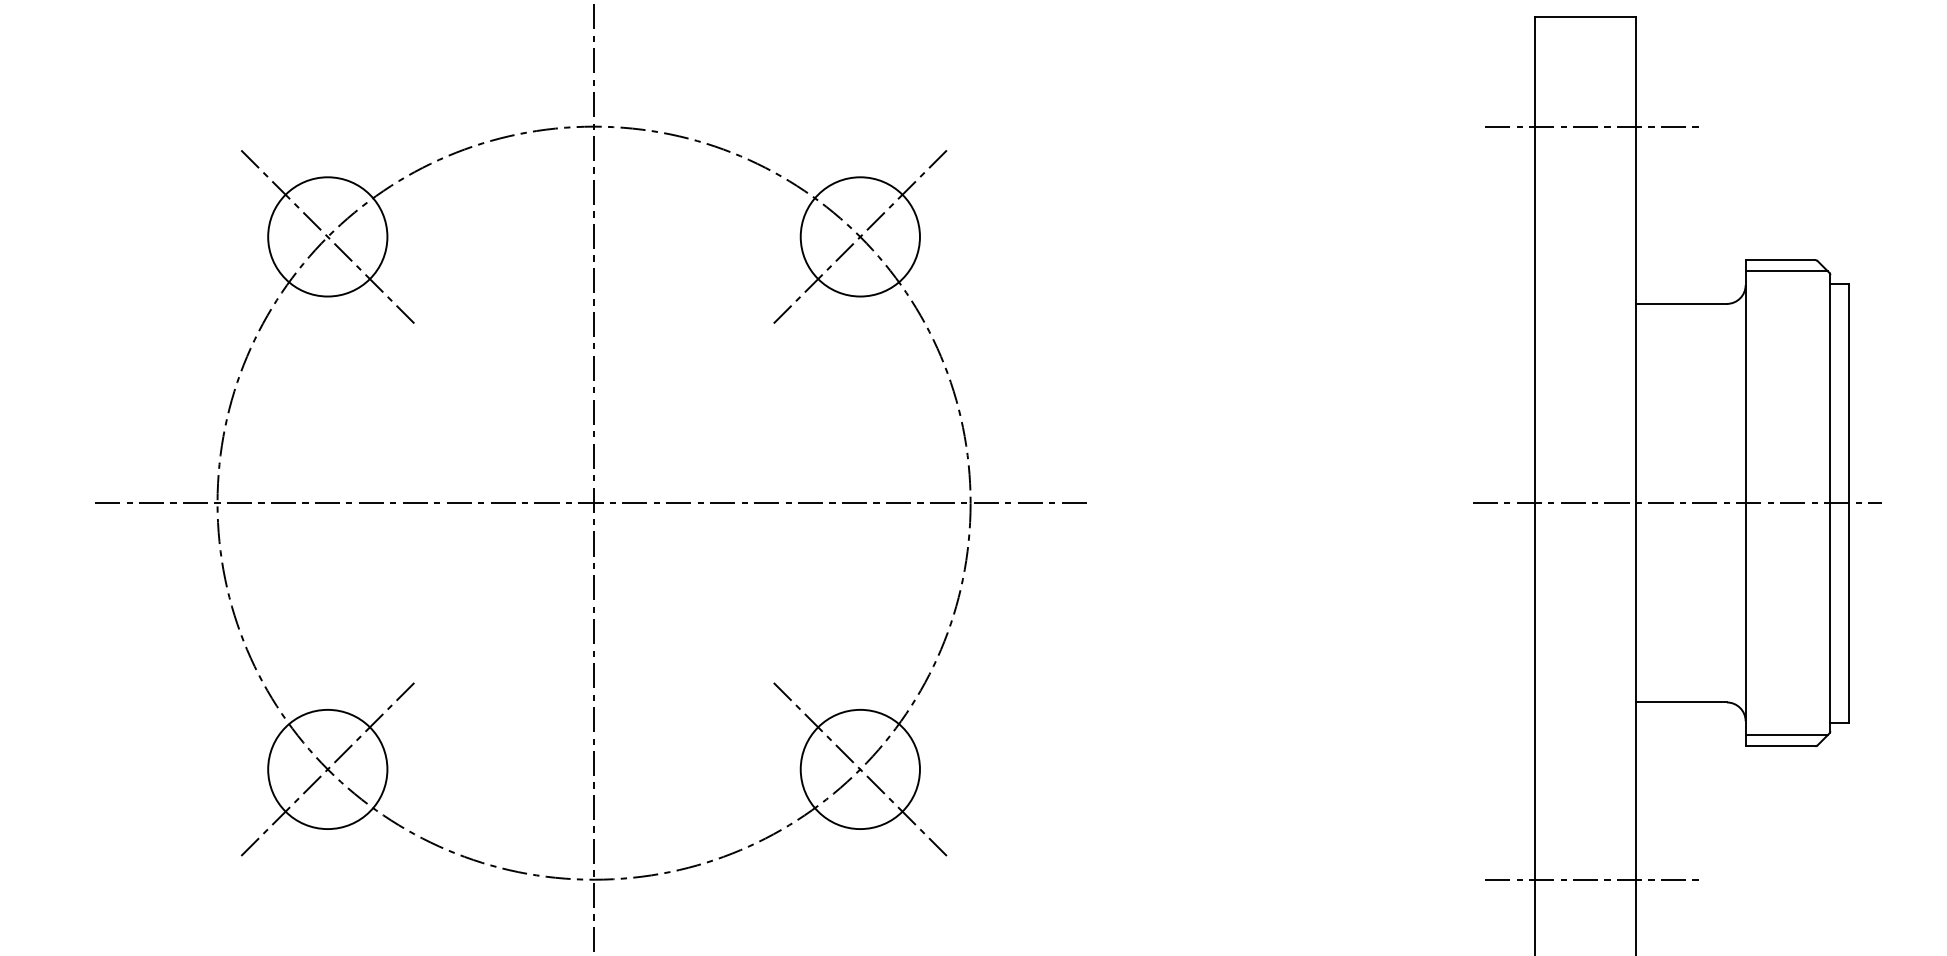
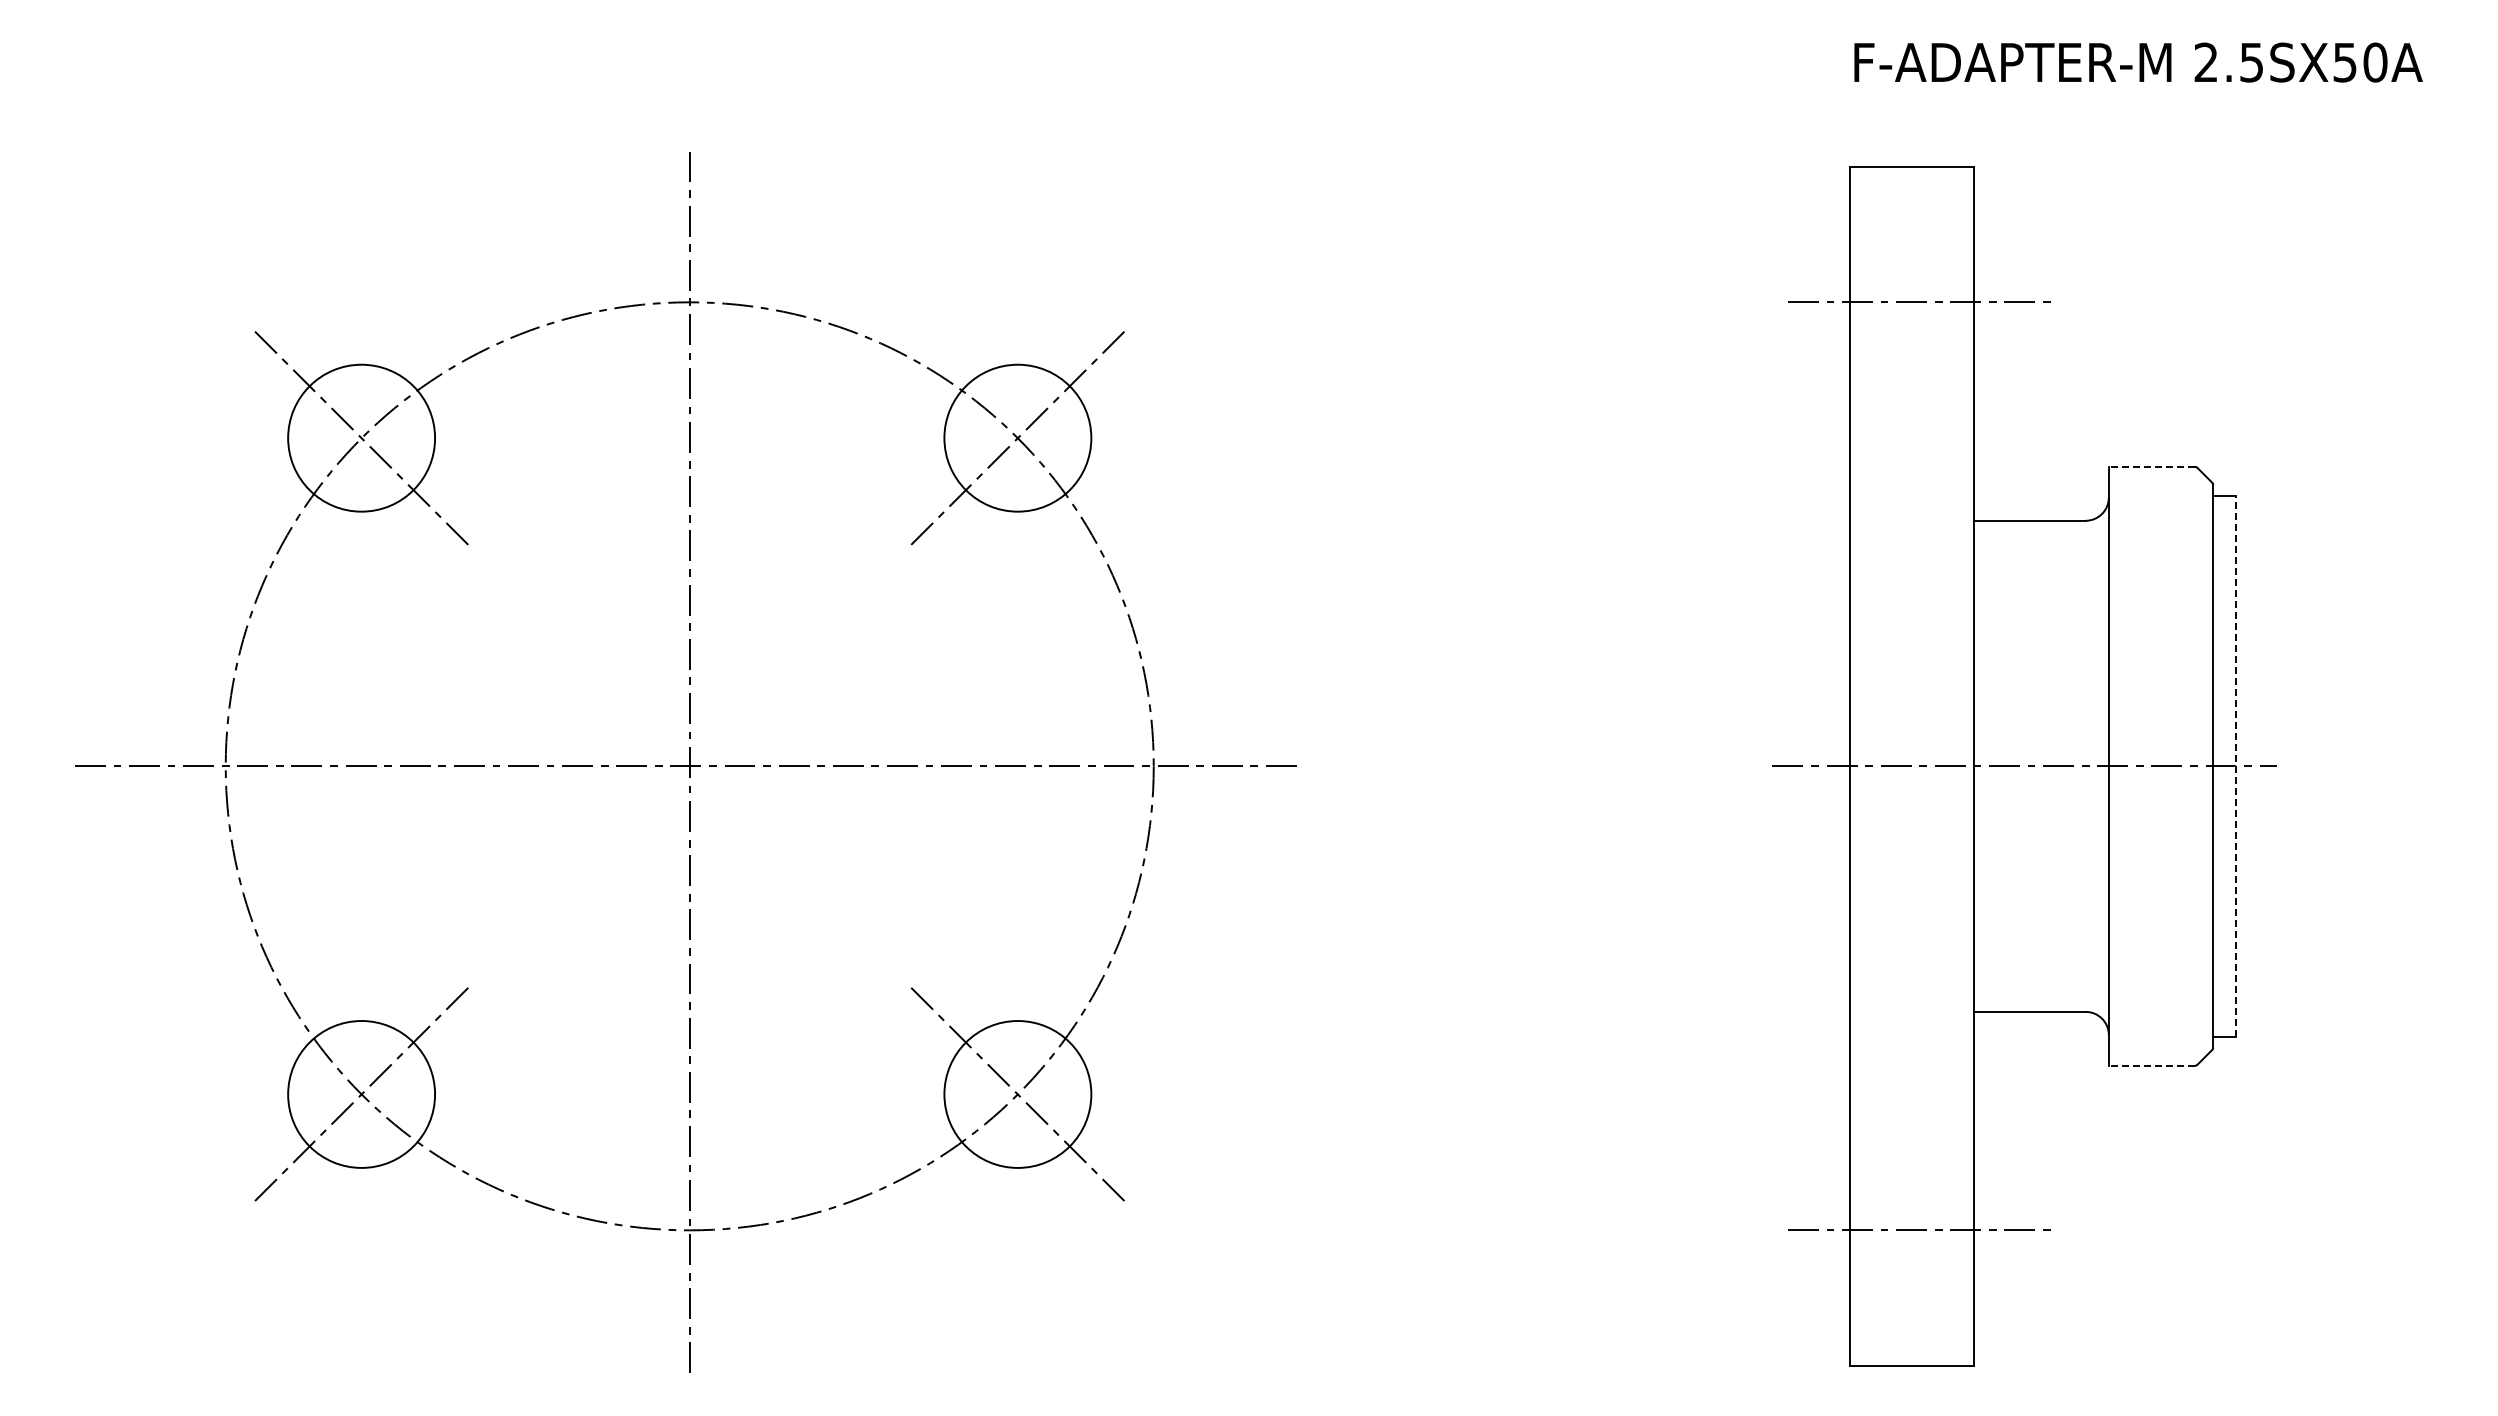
line: (1780, 259) -> (2151, 466), solid -> dashed
line: (1785, 271) -> (2158, 480), removed
line: (1849, 502) -> (2236, 765), solid -> dashed
line: (1785, 735) -> (2158, 1052), removed
line: (1780, 745) -> (2151, 1065), solid -> dashed

